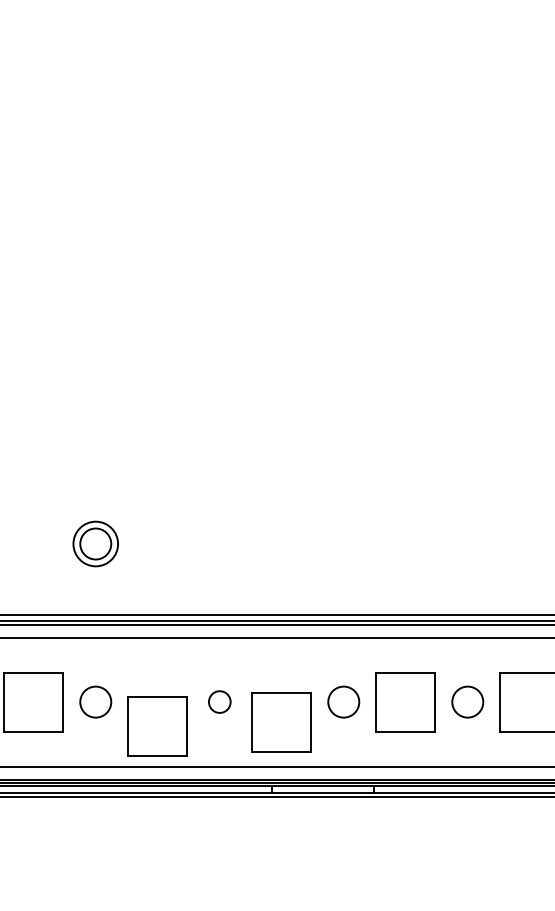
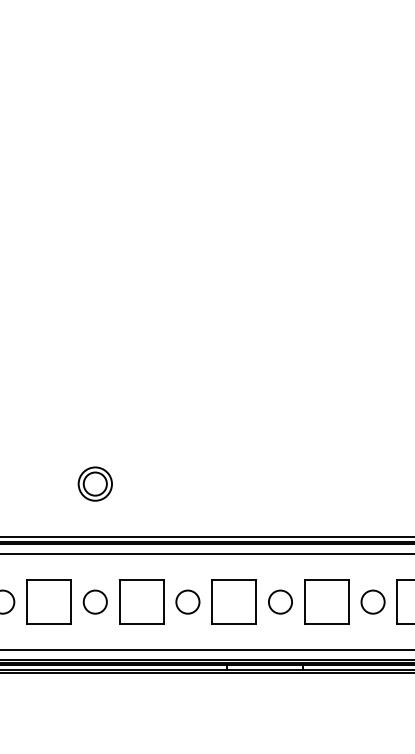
circle: (219, 701) -> (187, 601), size x1.43
part: (280, 721) -> (233, 601), moved
part: (157, 725) -> (141, 601), moved

